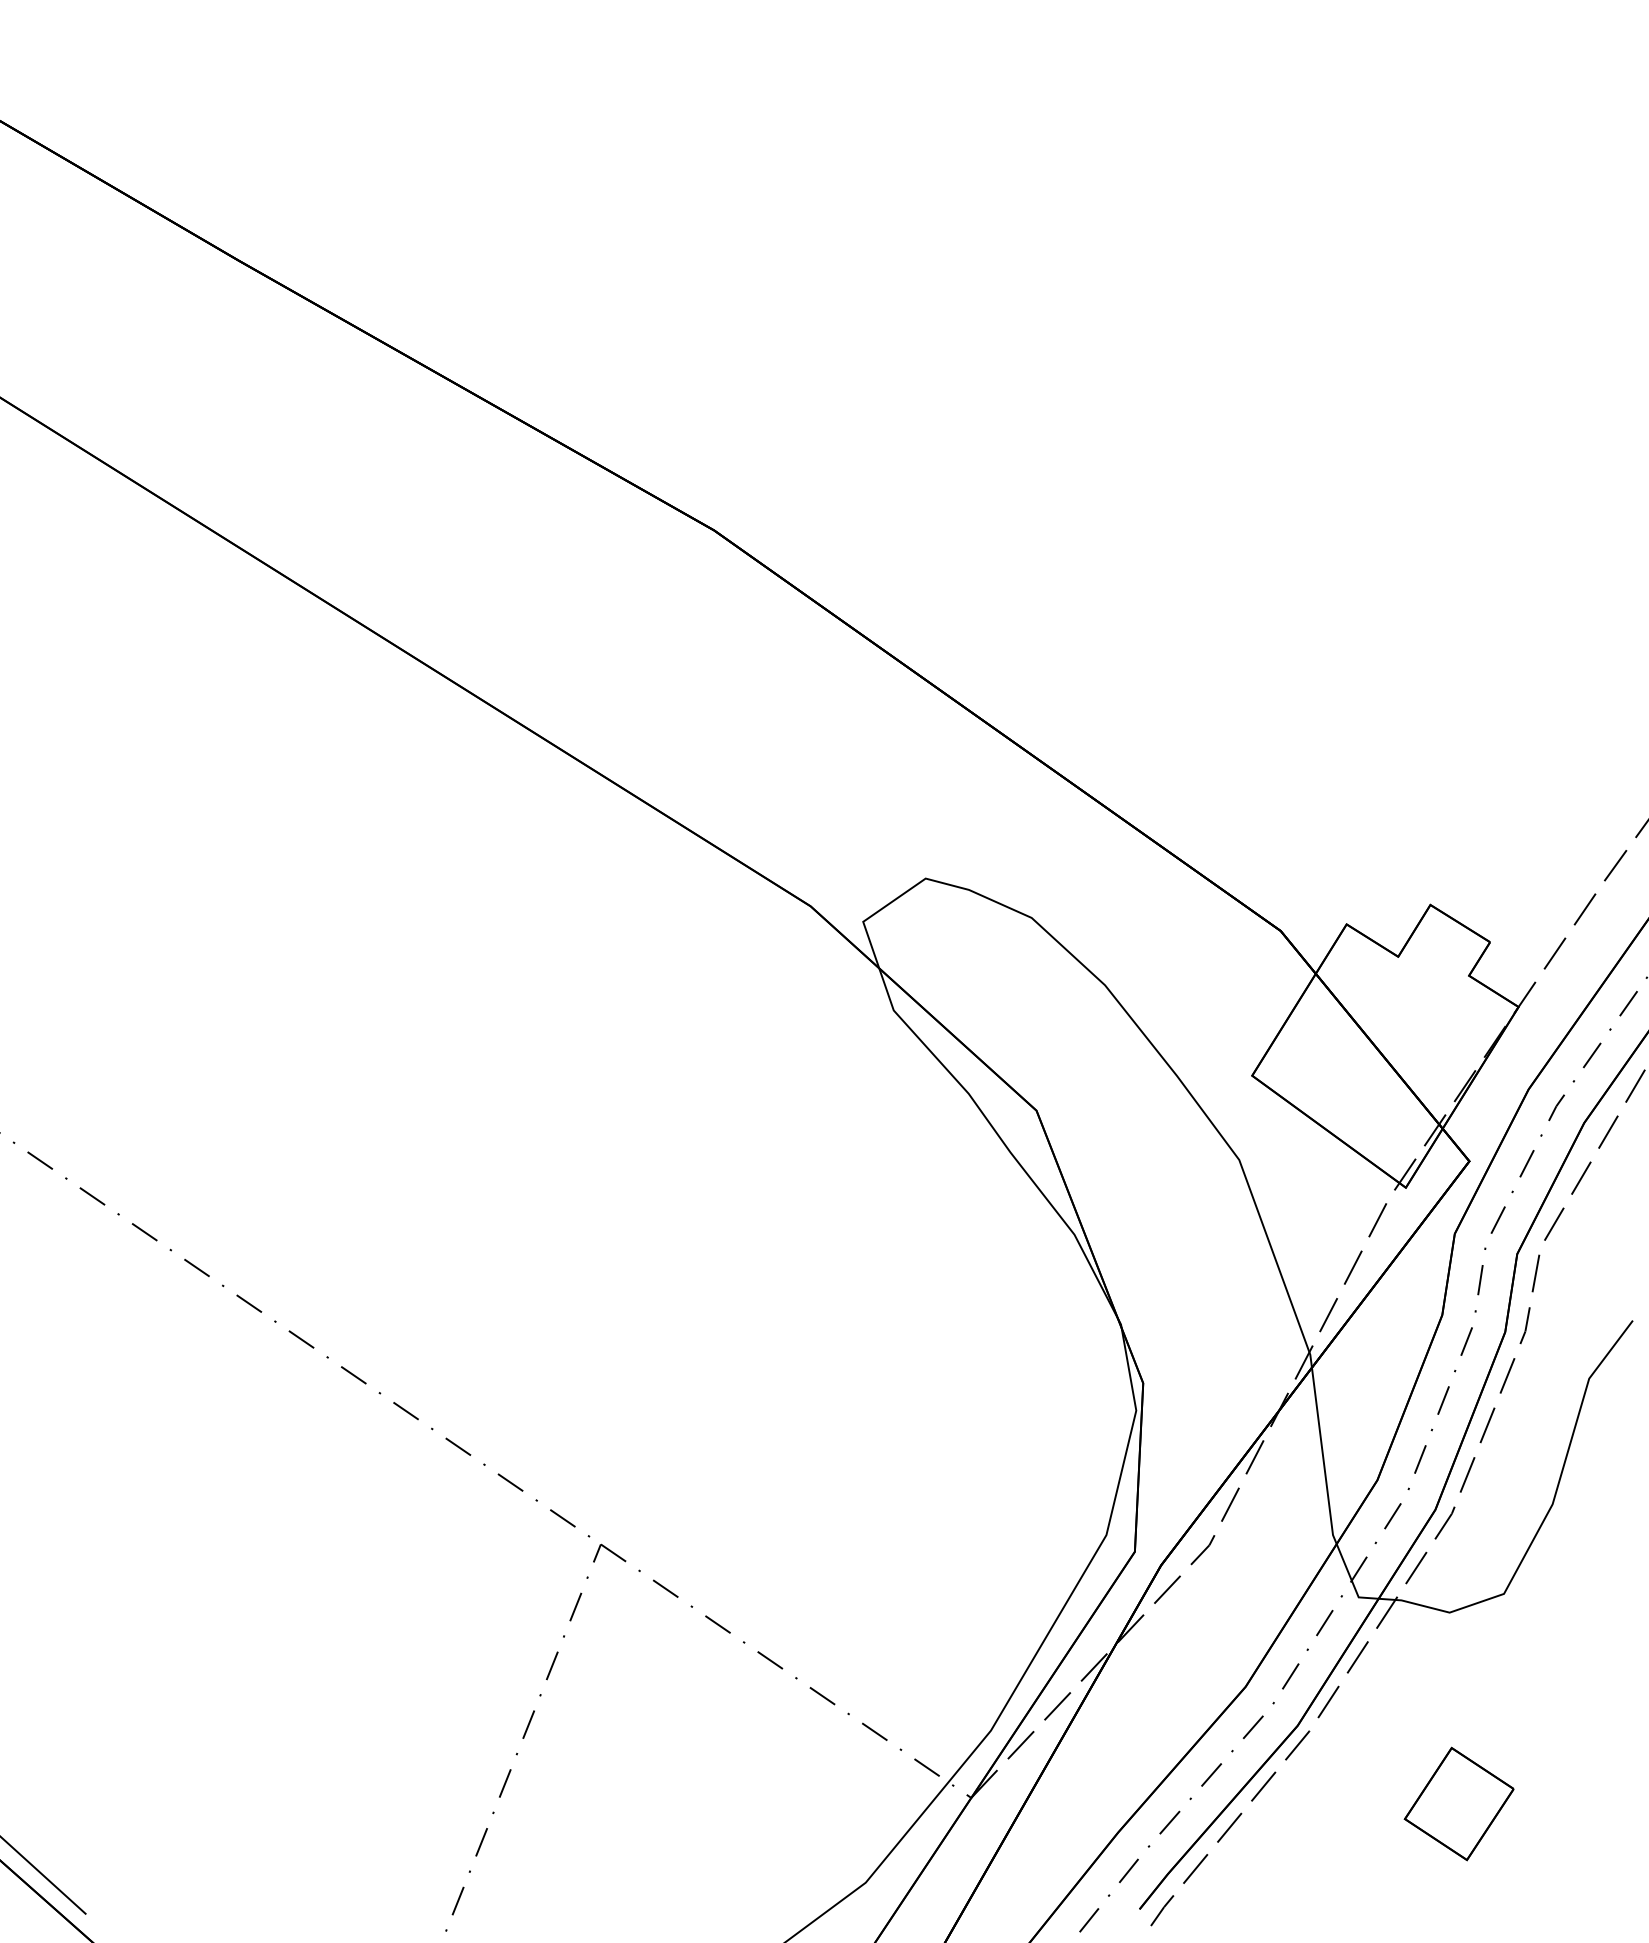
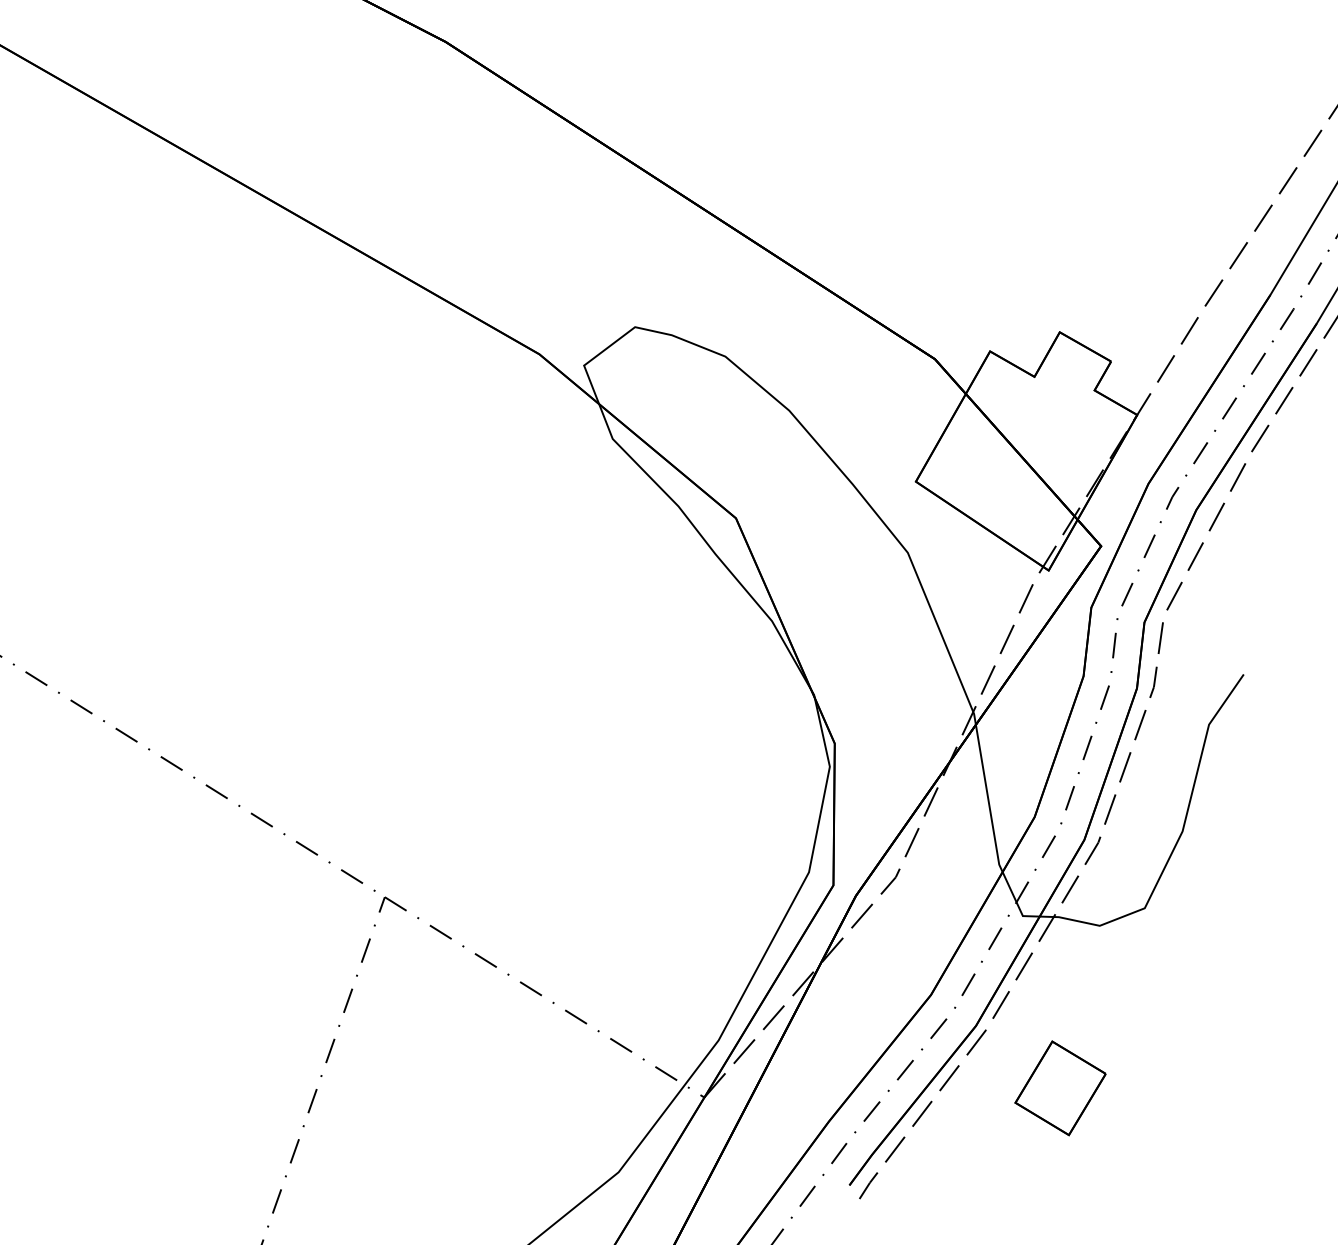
part: (1458, 1803) -> (1059, 1087), moved

